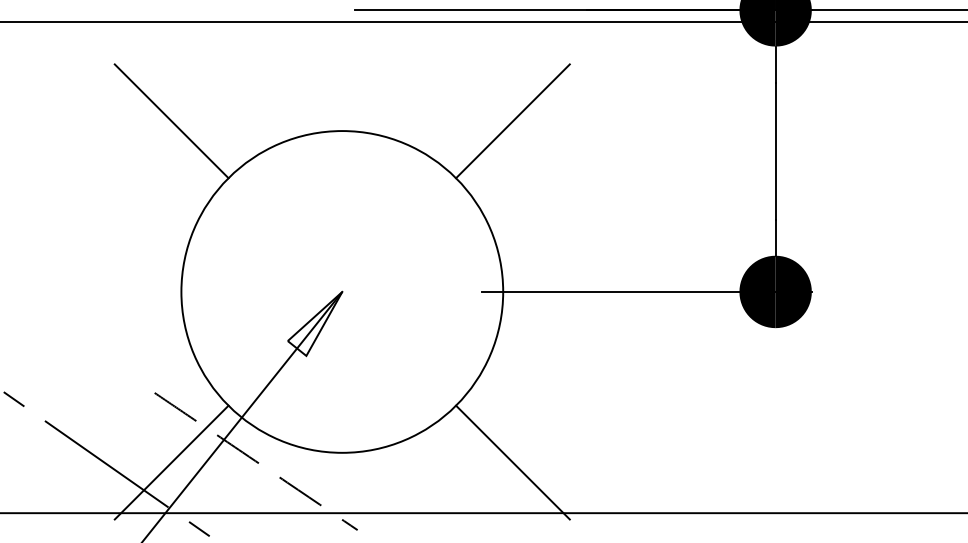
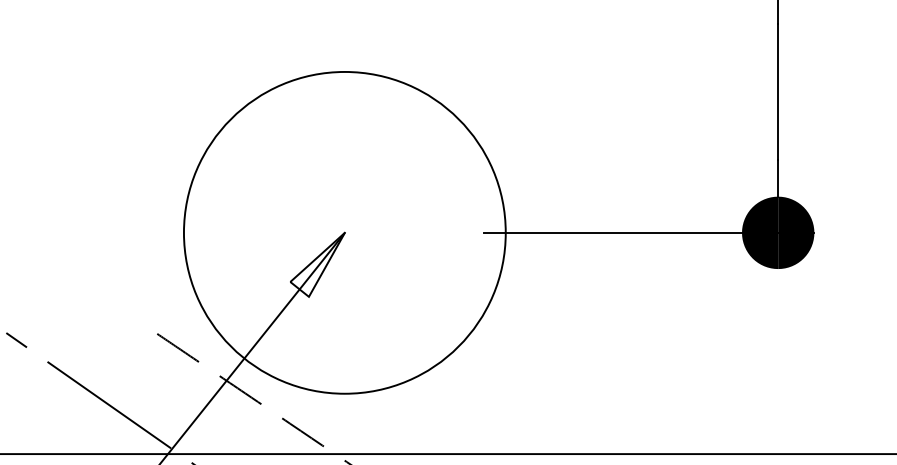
line: (171, 121) -> (174, 62), removed
line: (512, 121) -> (515, 62), removed
line: (171, 462) -> (174, 403), removed
line: (512, 462) -> (515, 403), removed

